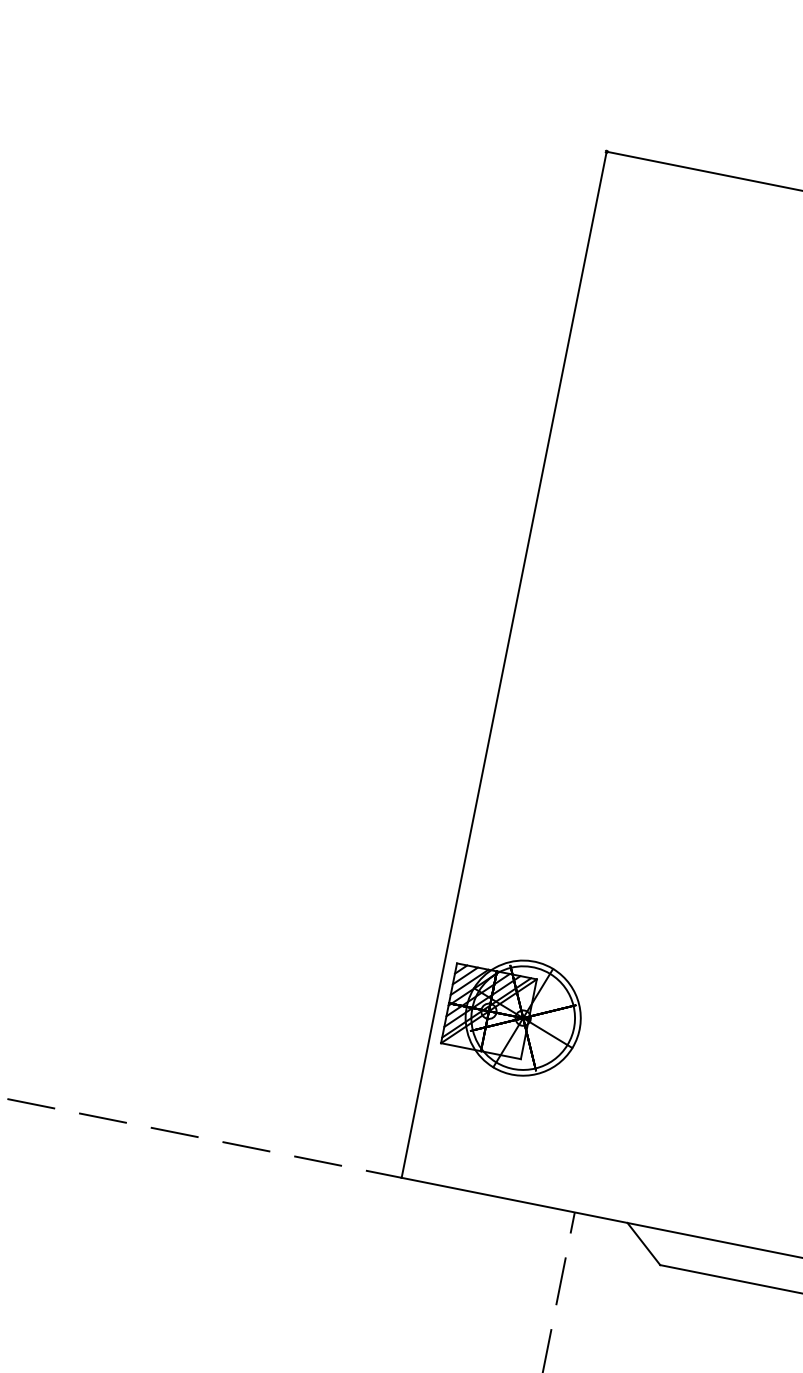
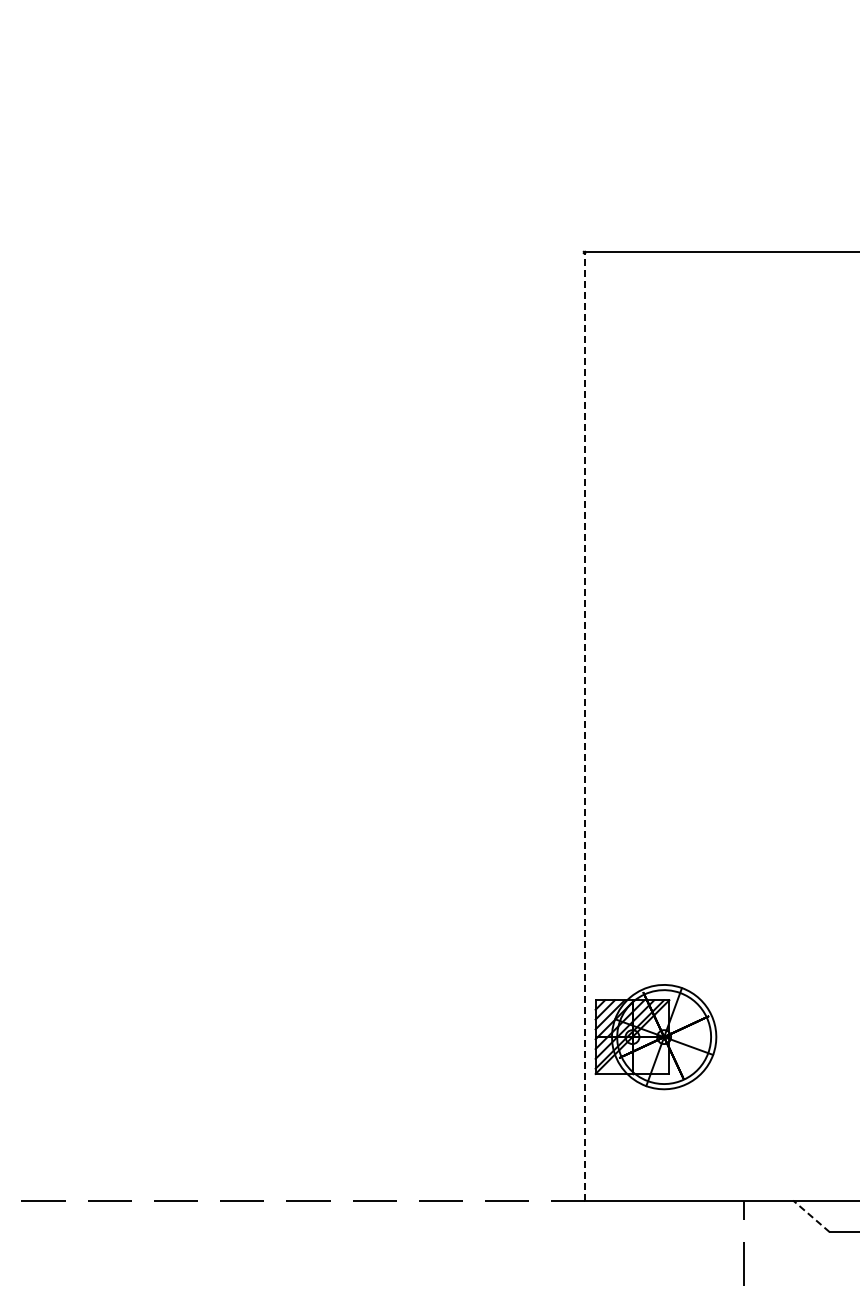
line: (504, 664) -> (584, 726), solid -> dashed
line: (643, 1244) -> (811, 1216), solid -> dashed

